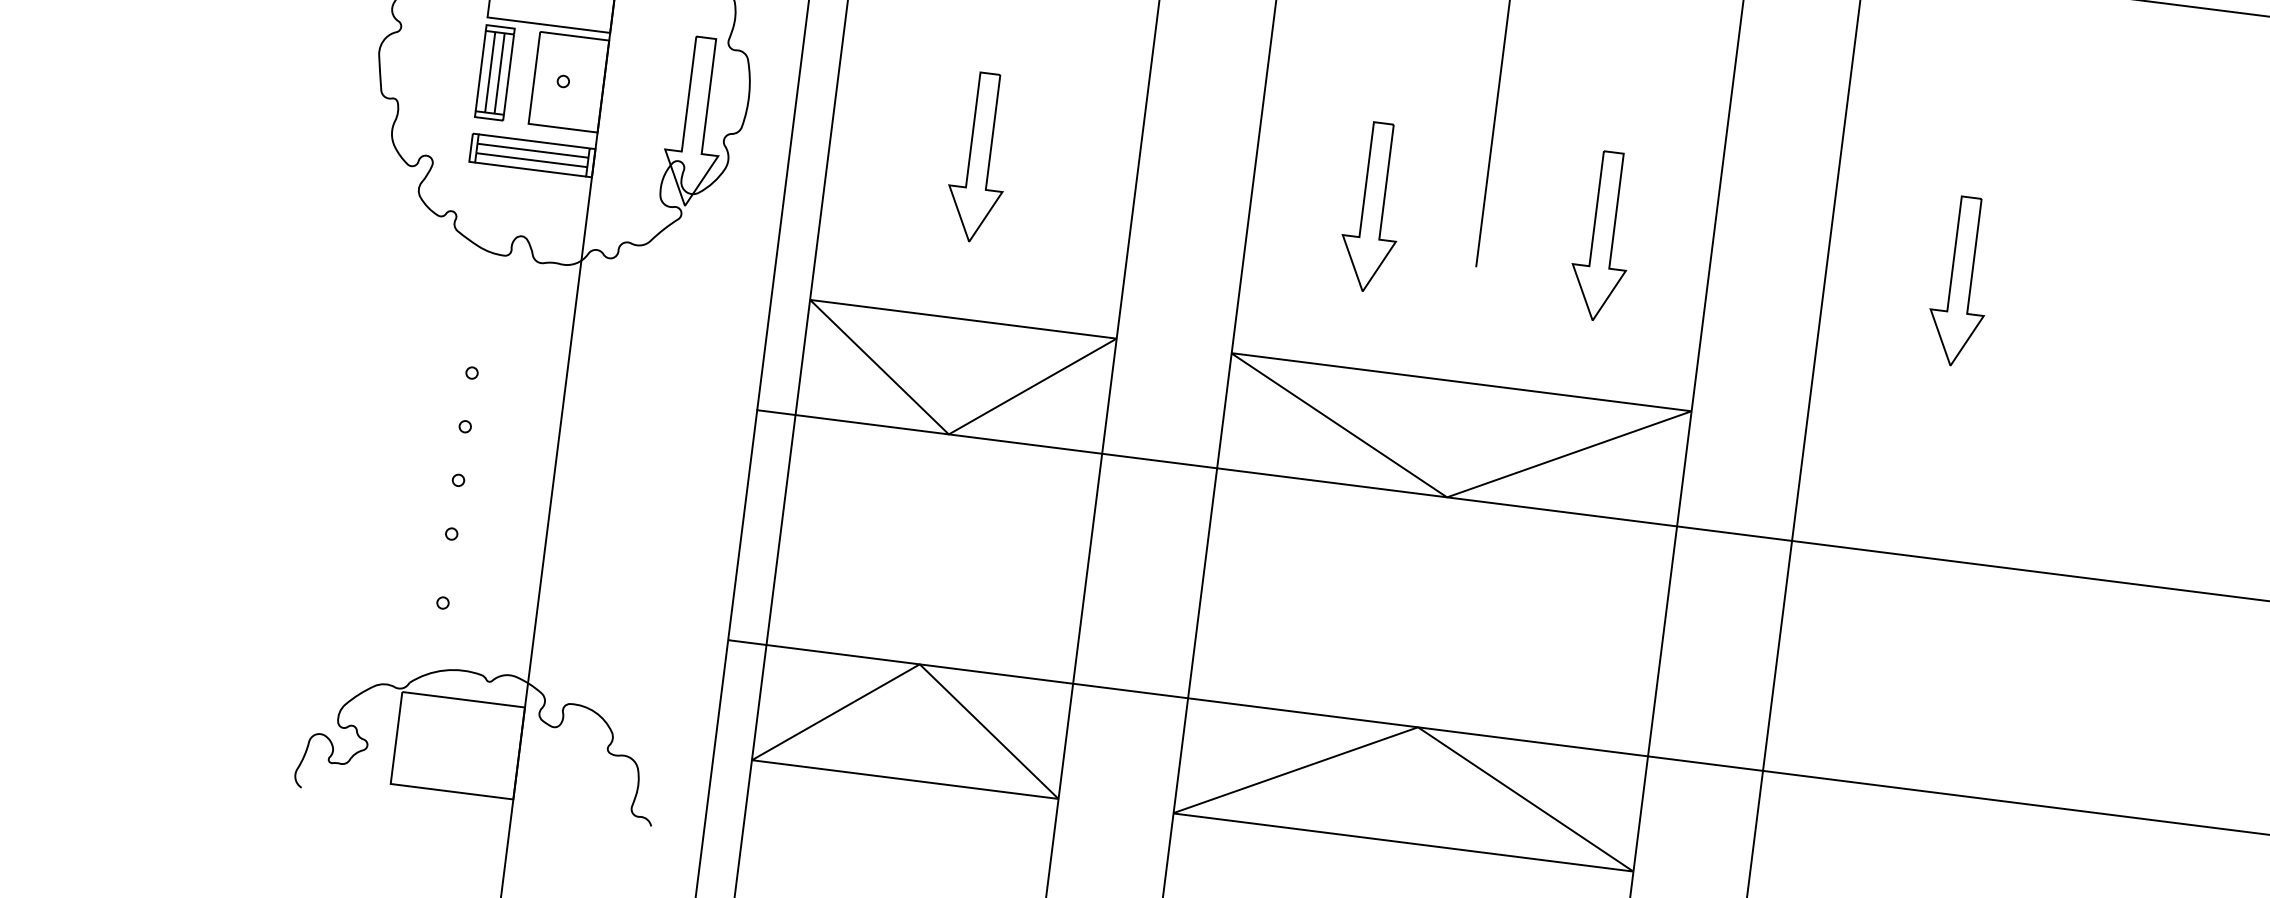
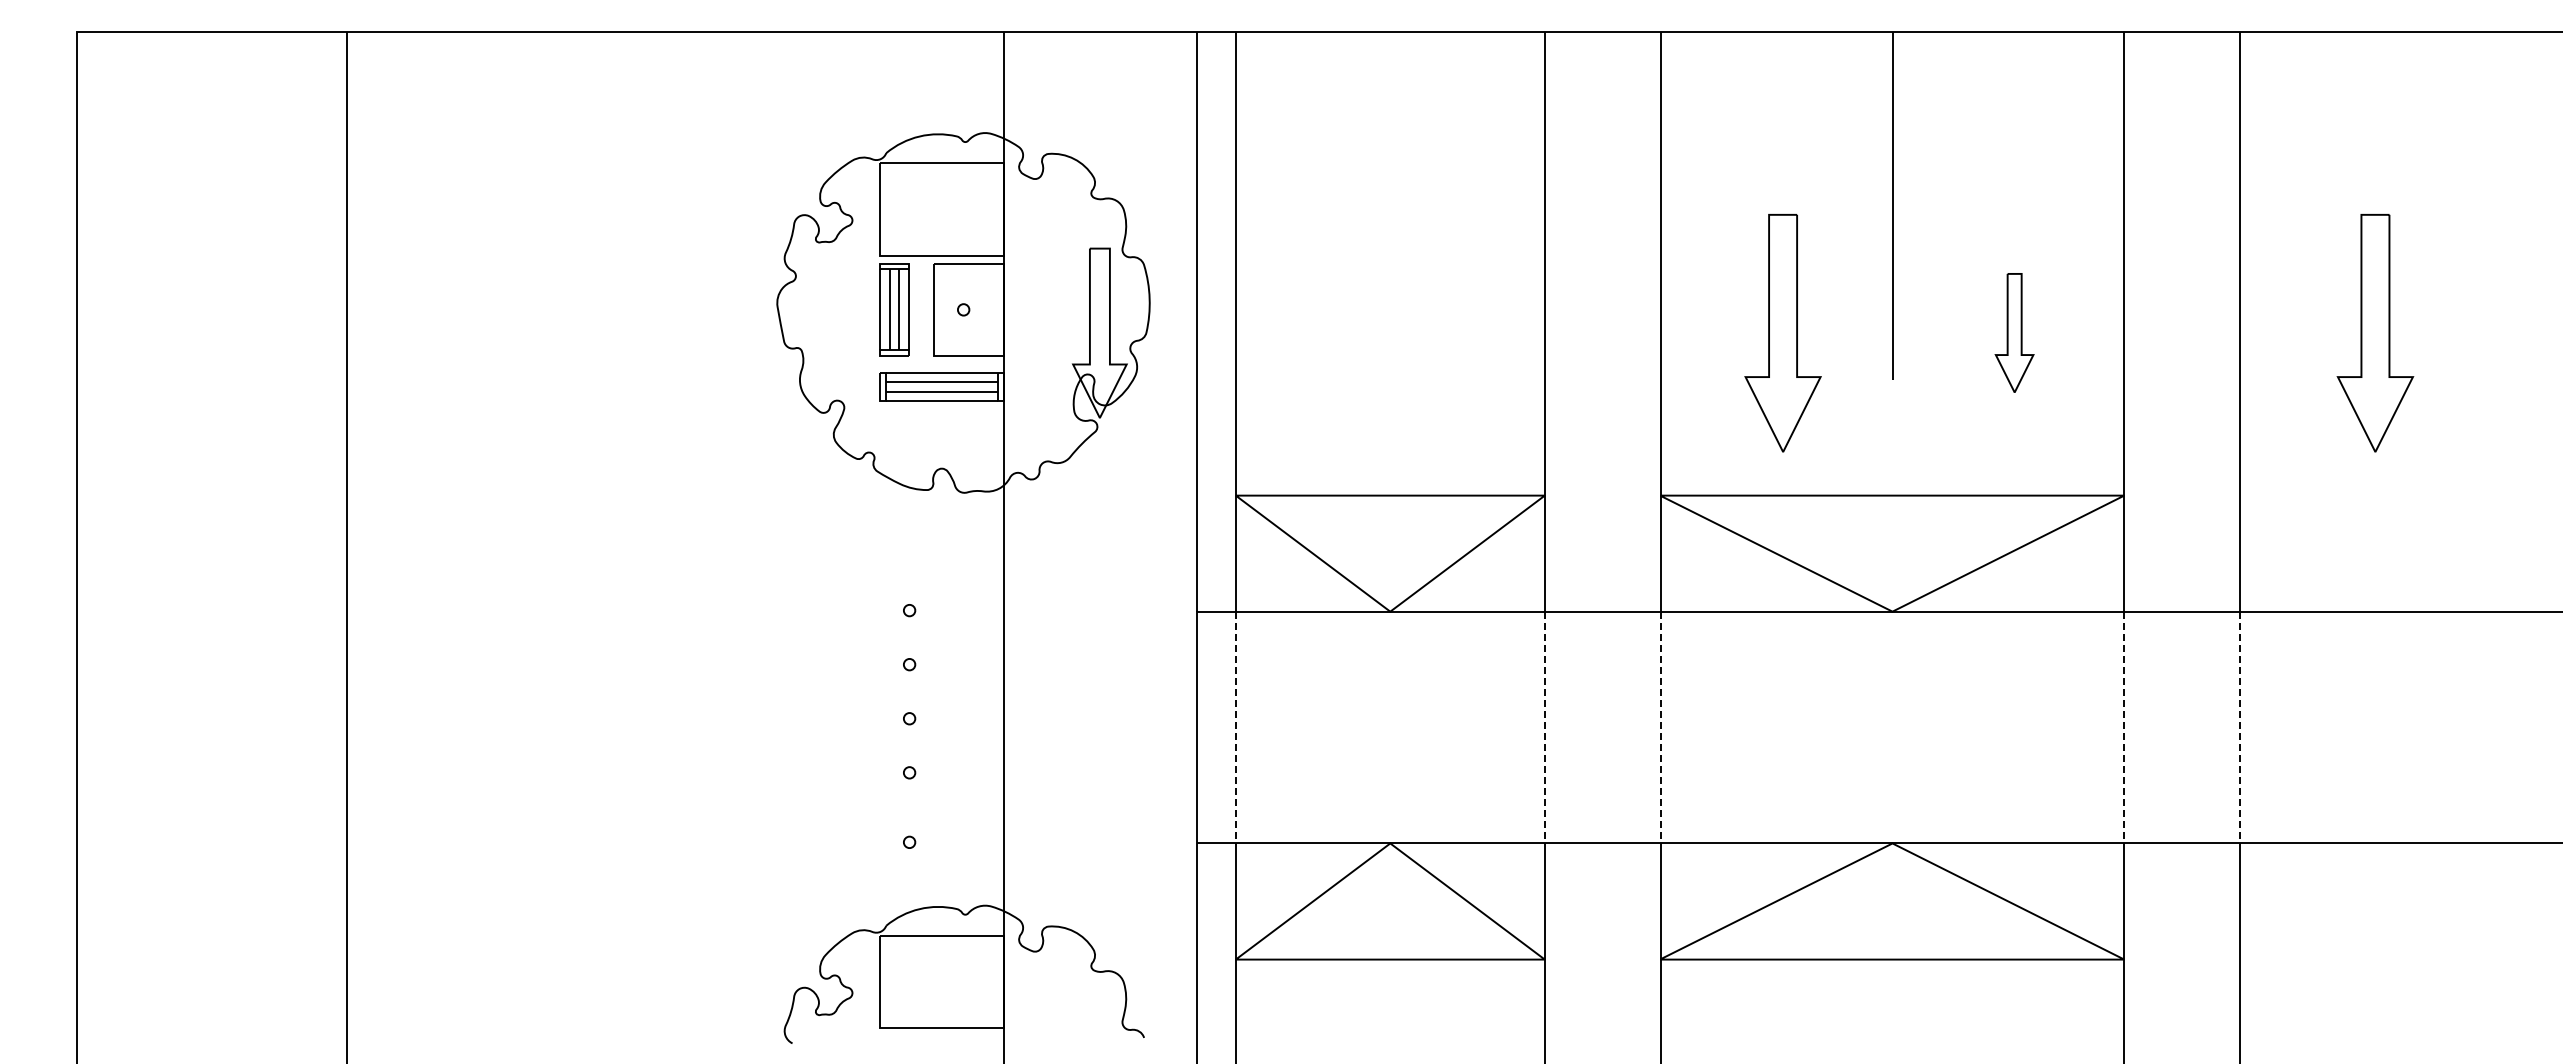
part: (980, 156) -> (1386, 332), removed
part: (1372, 206) -> (1782, 332), size x1.4
part: (1603, 235) -> (2014, 332), size x0.7
part: (1961, 280) -> (2375, 332), size x1.4
line: (780, 529) -> (1235, 727), solid -> dashed
line: (1087, 568) -> (1544, 727), solid -> dashed
line: (1202, 583) -> (1660, 727), solid -> dashed
line: (1662, 641) -> (2124, 727), solid -> dashed
line: (1777, 655) -> (2240, 727), solid -> dashed

